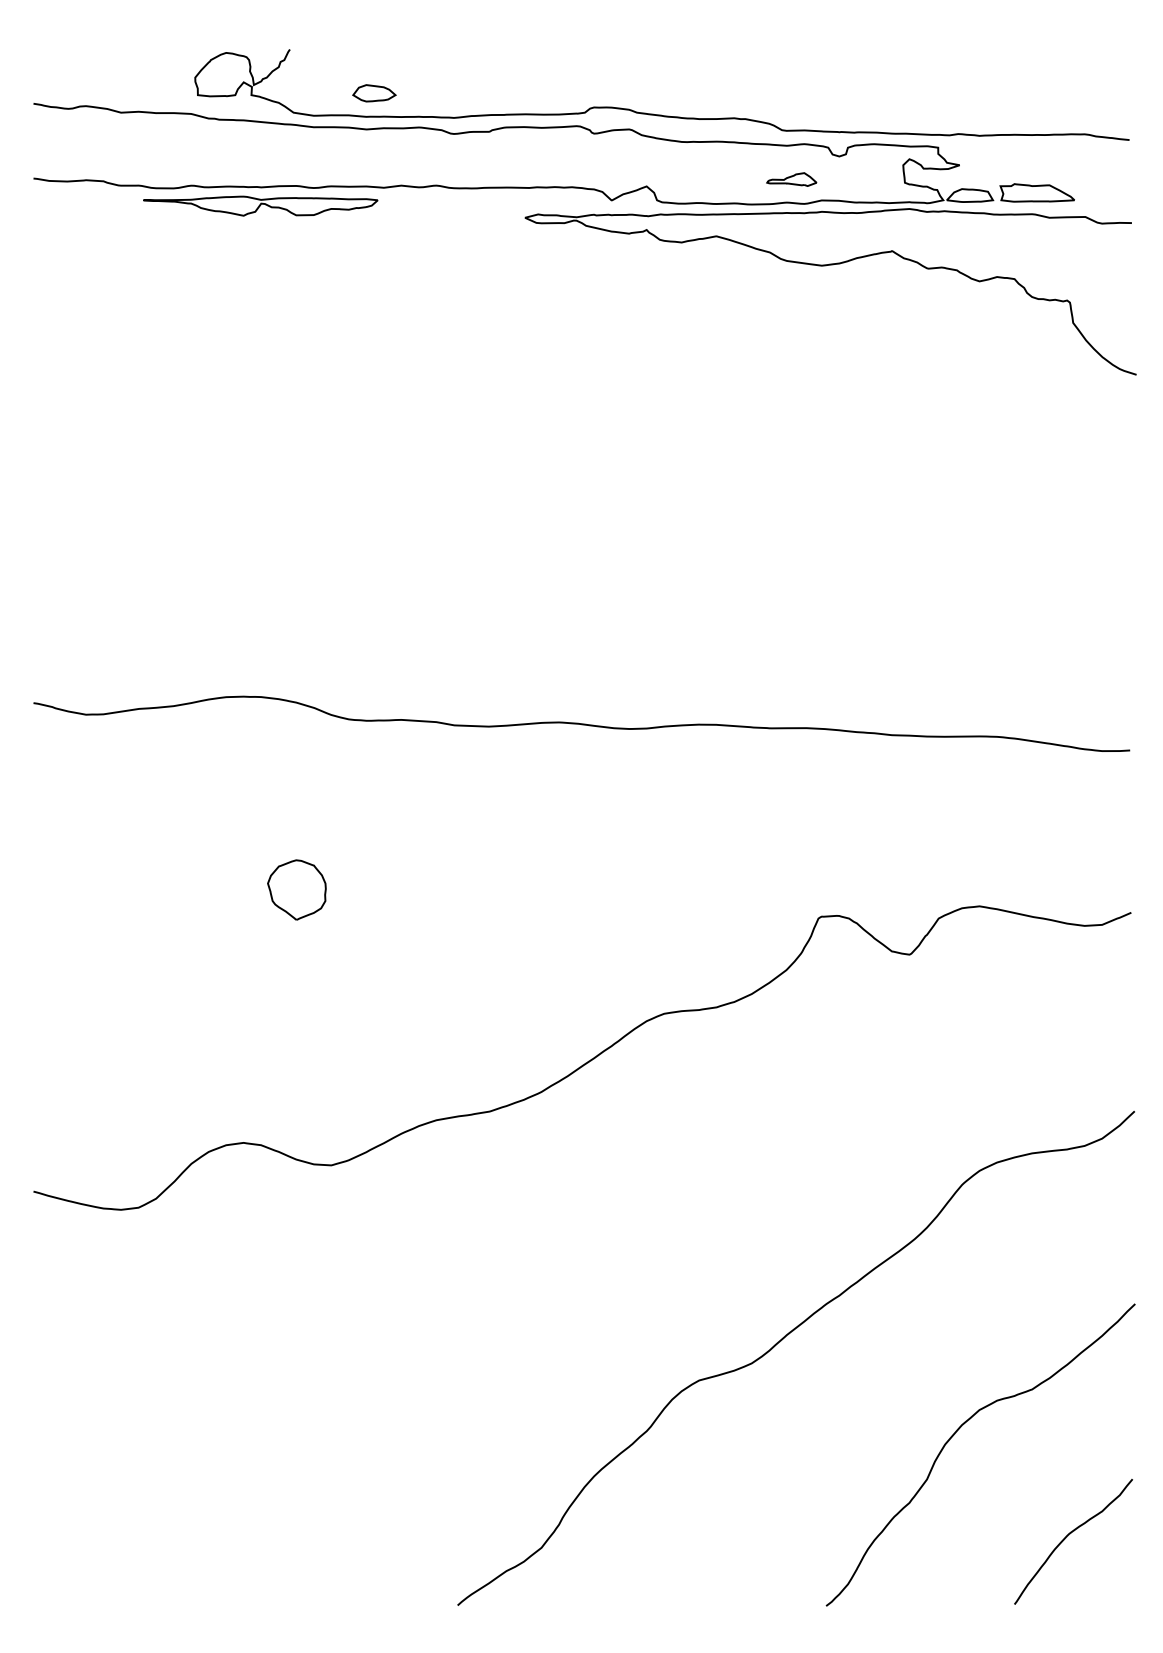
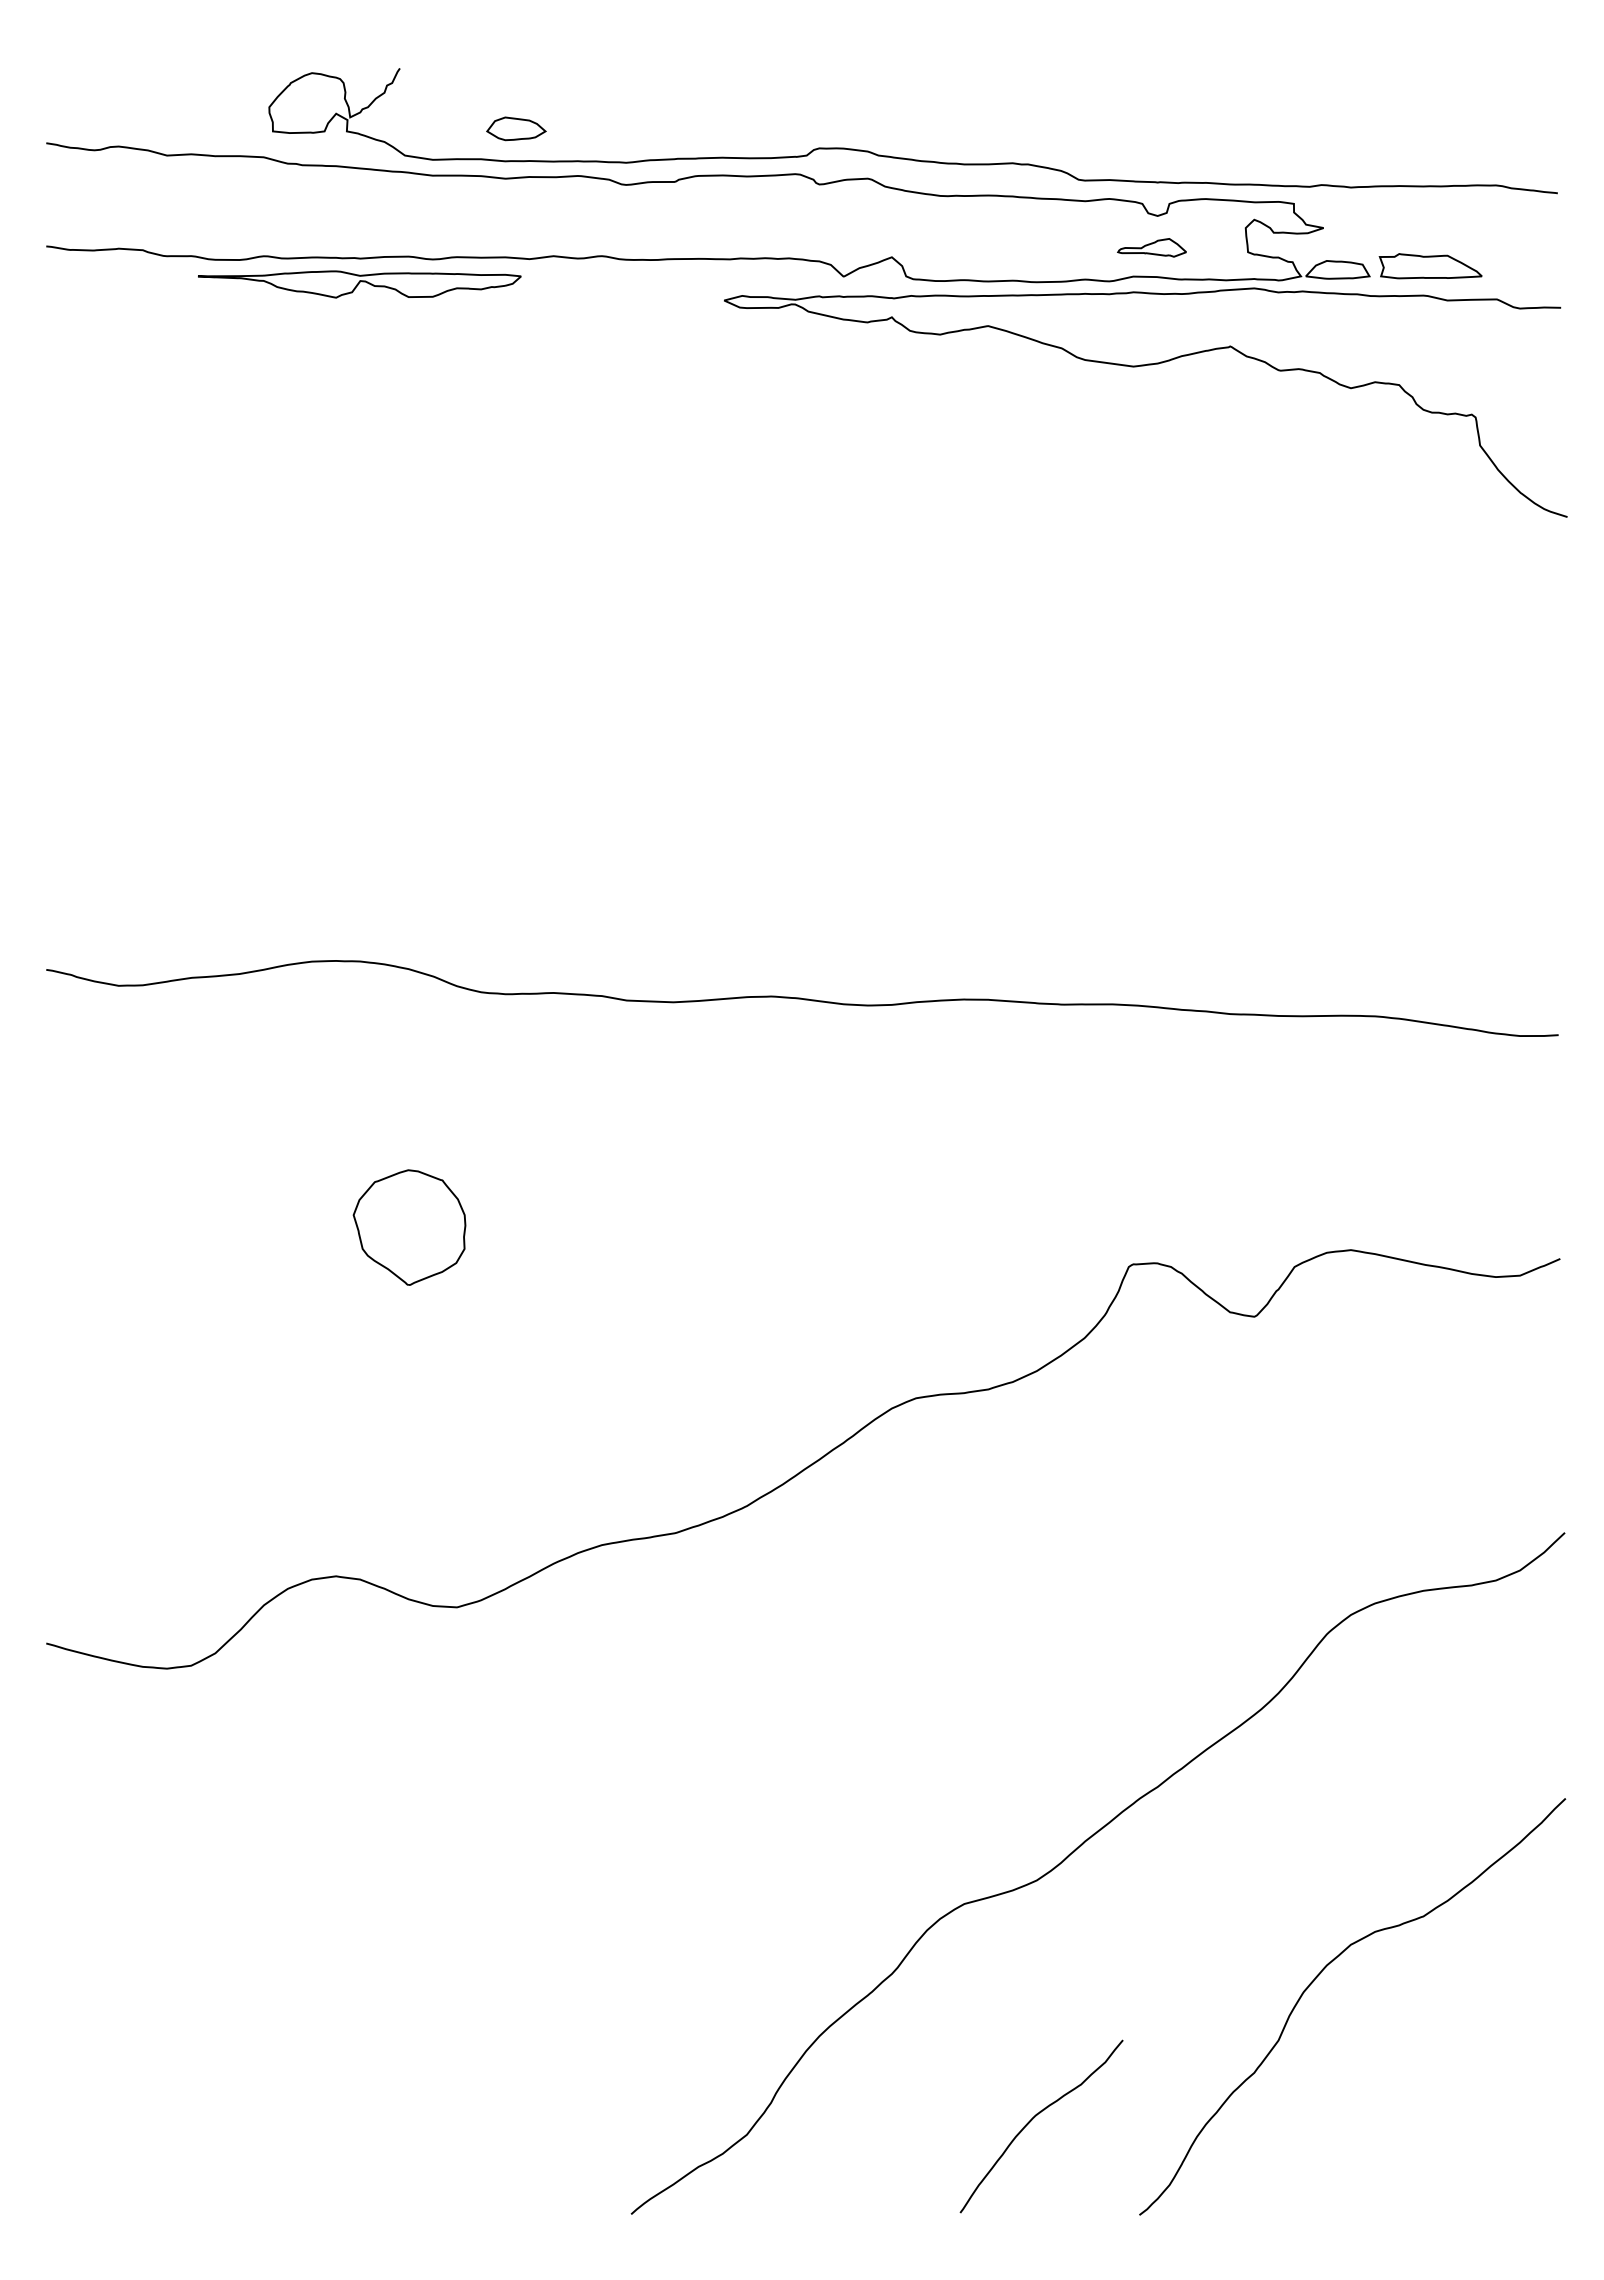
part: (791, 179) -> (1151, 247), moved
part: (296, 889) -> (409, 1227), size x1.4
curve: (1068, 1536) -> (1034, 2118), moved

